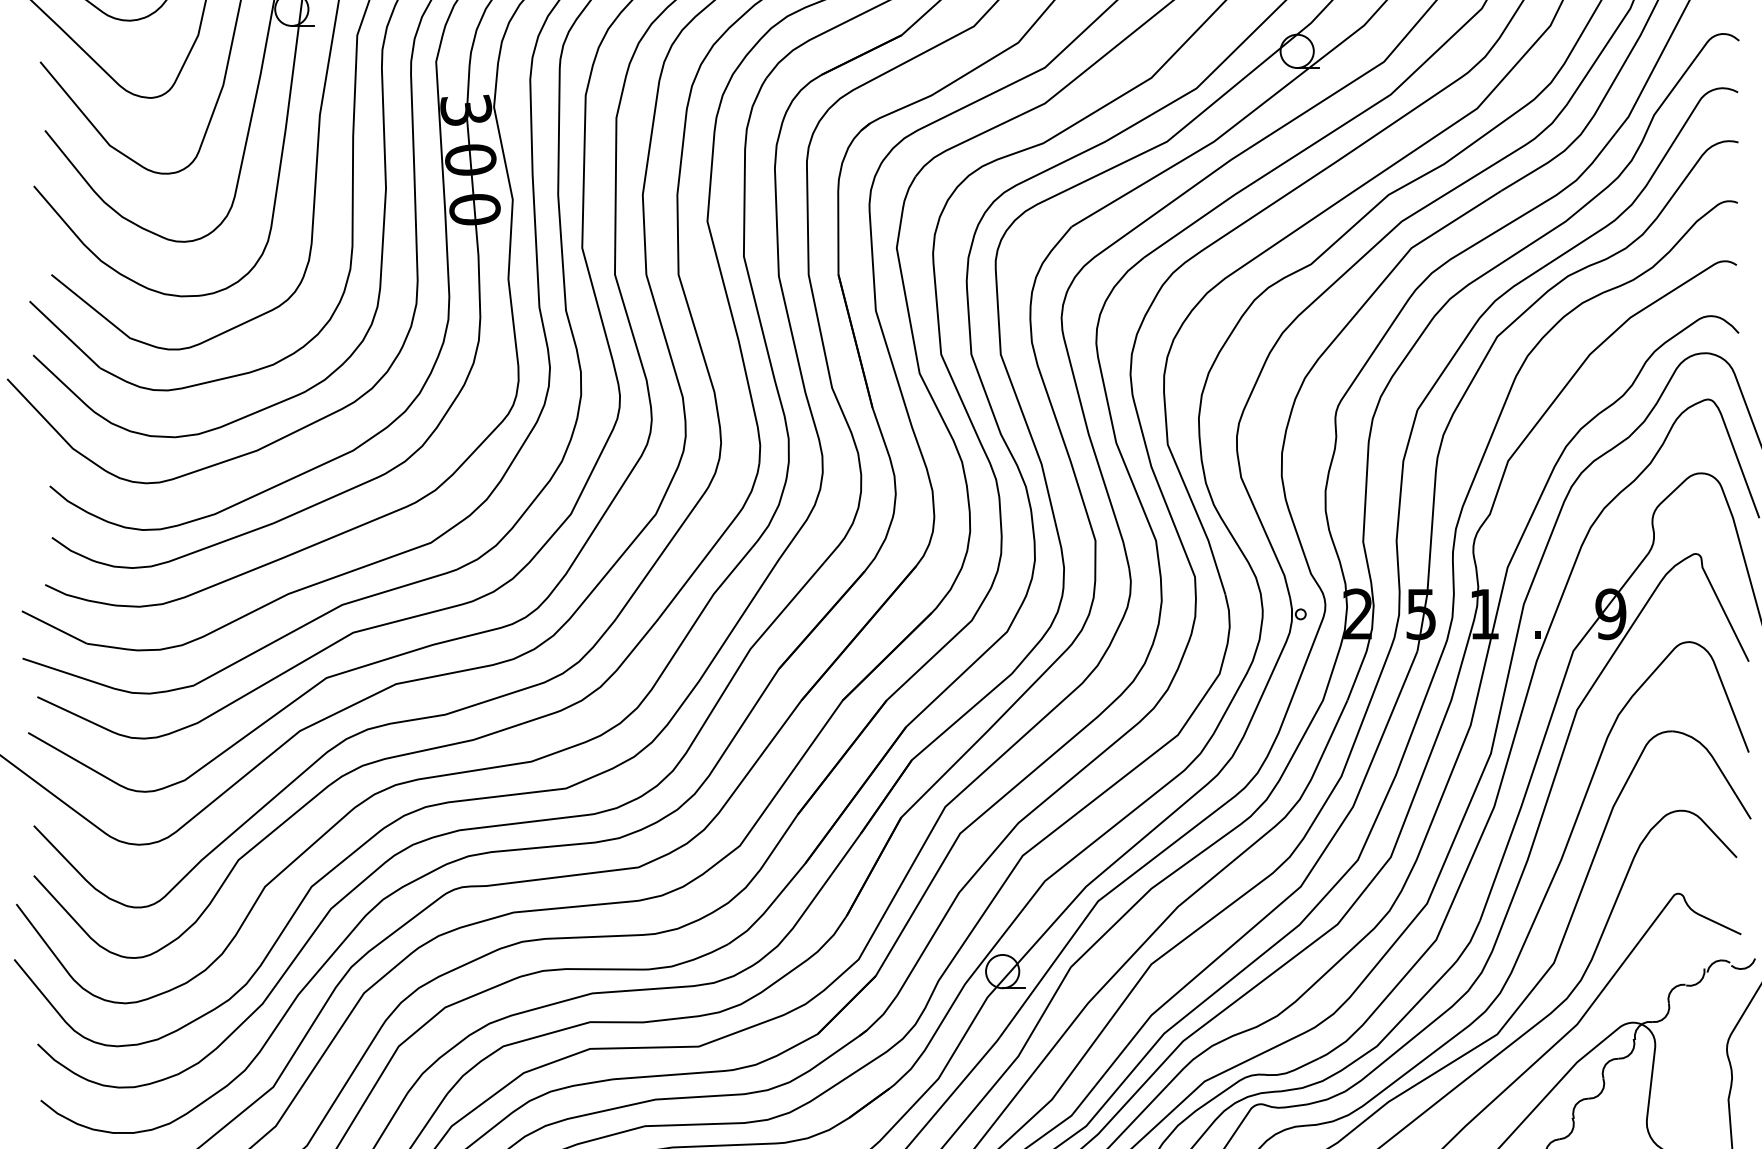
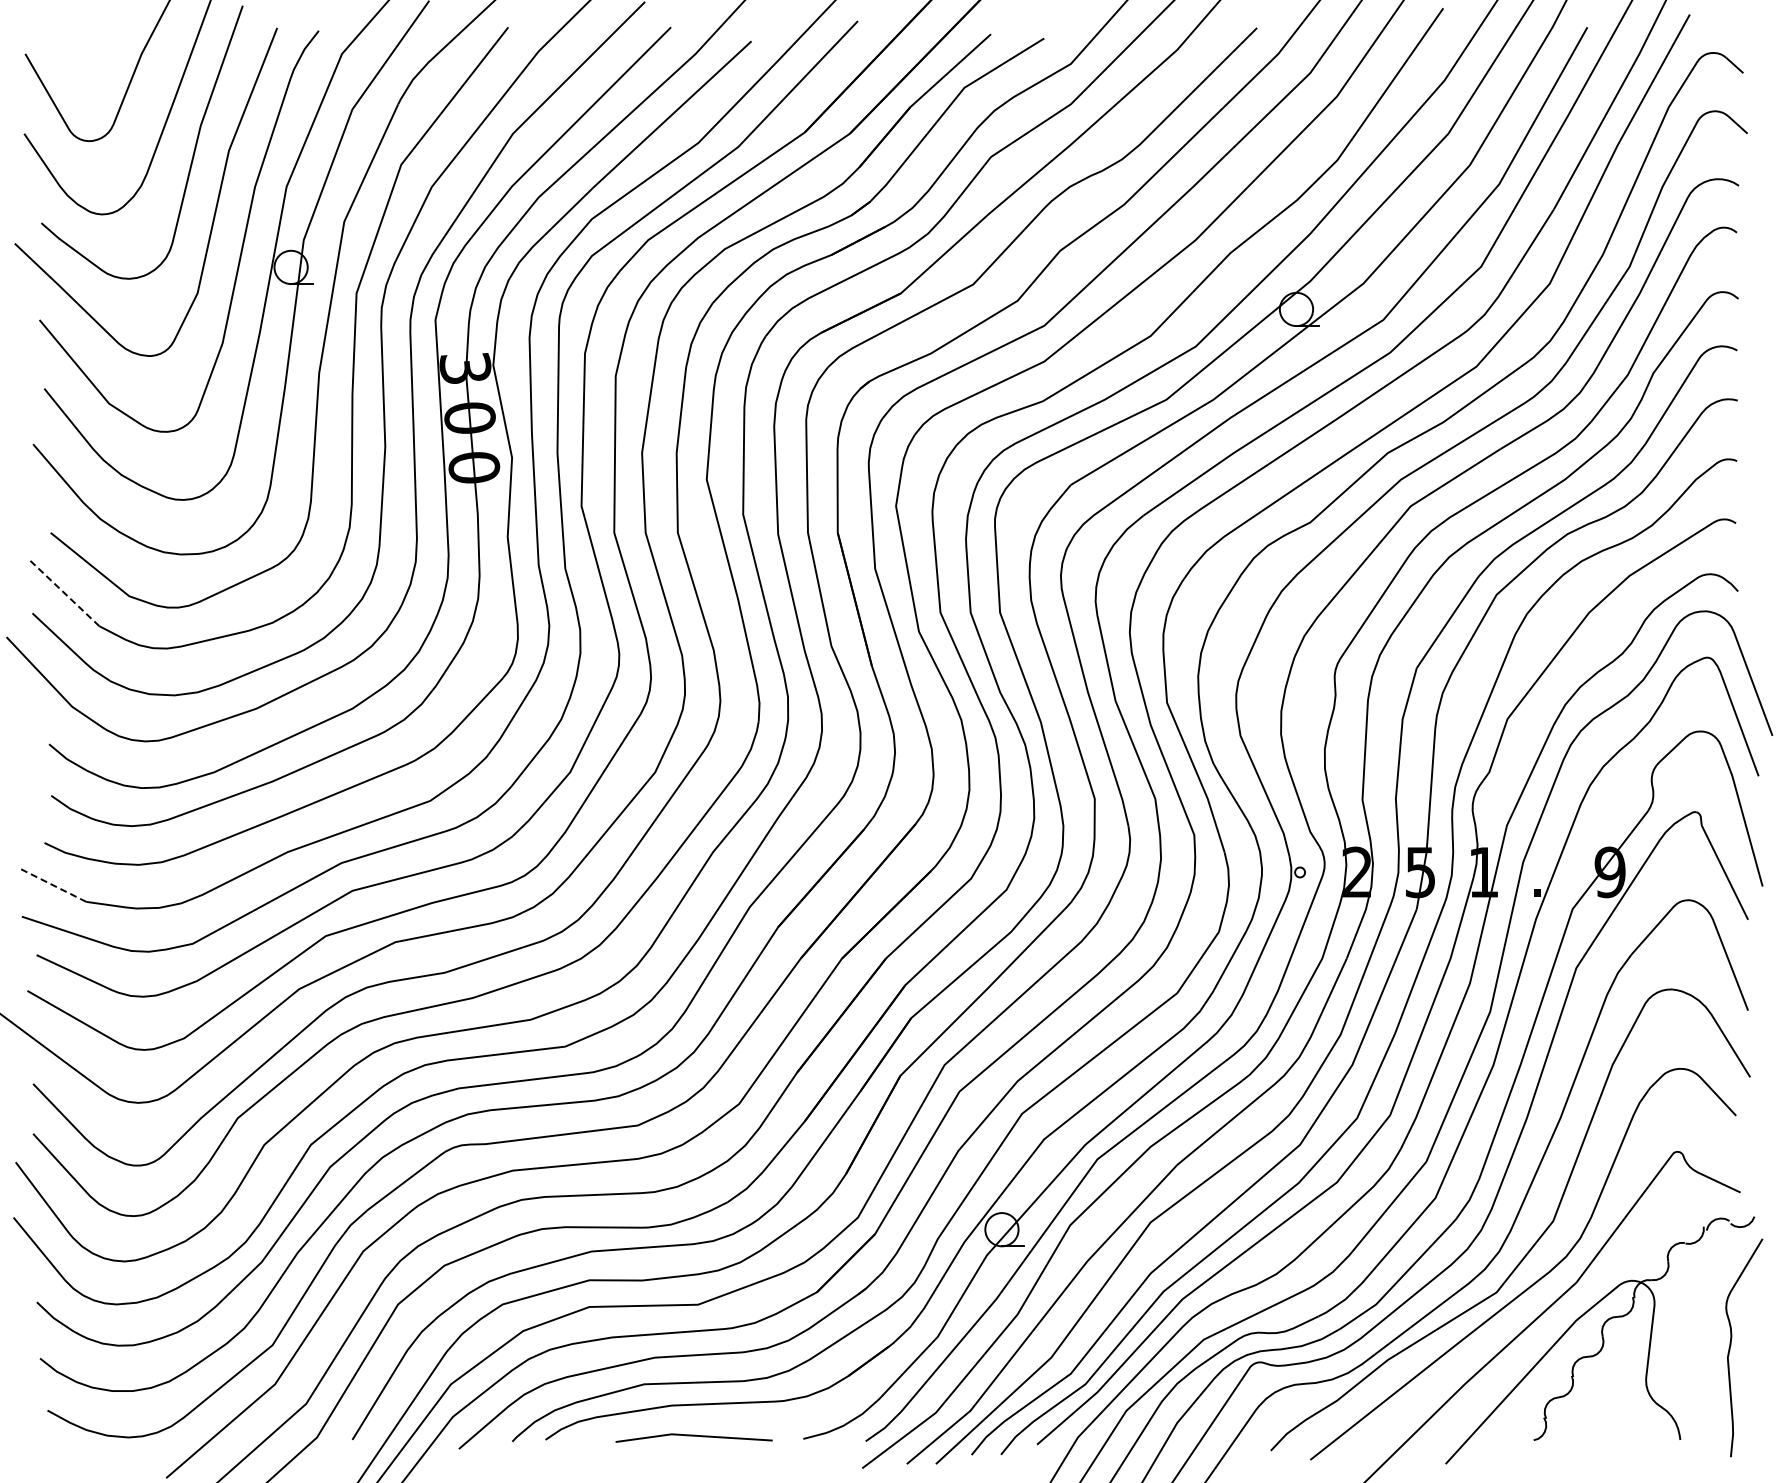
line: (65, 334) -> (64, 592), solid -> dashed
line: (54, 627) -> (53, 885), solid -> dashed

